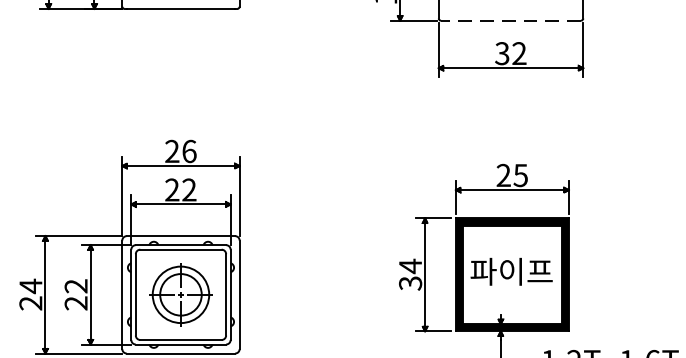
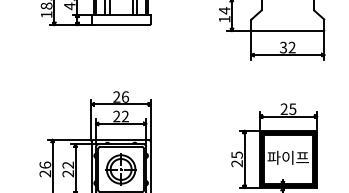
line: (510, 21) -> (287, 31), dashed -> solid
text: (409, 275) -> (236, 159), 34 -> 25
text: (31, 286) -> (45, 165), 24 -> 26

